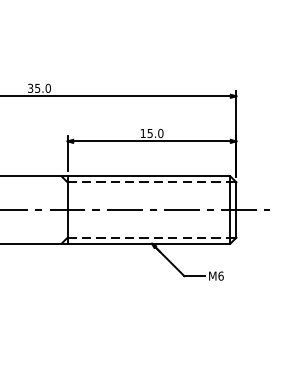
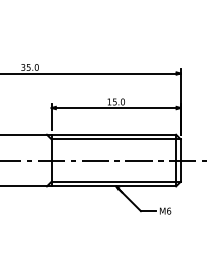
line: (152, 182) -> (116, 139), dashed -> solid
line: (152, 237) -> (116, 181), dashed -> solid

